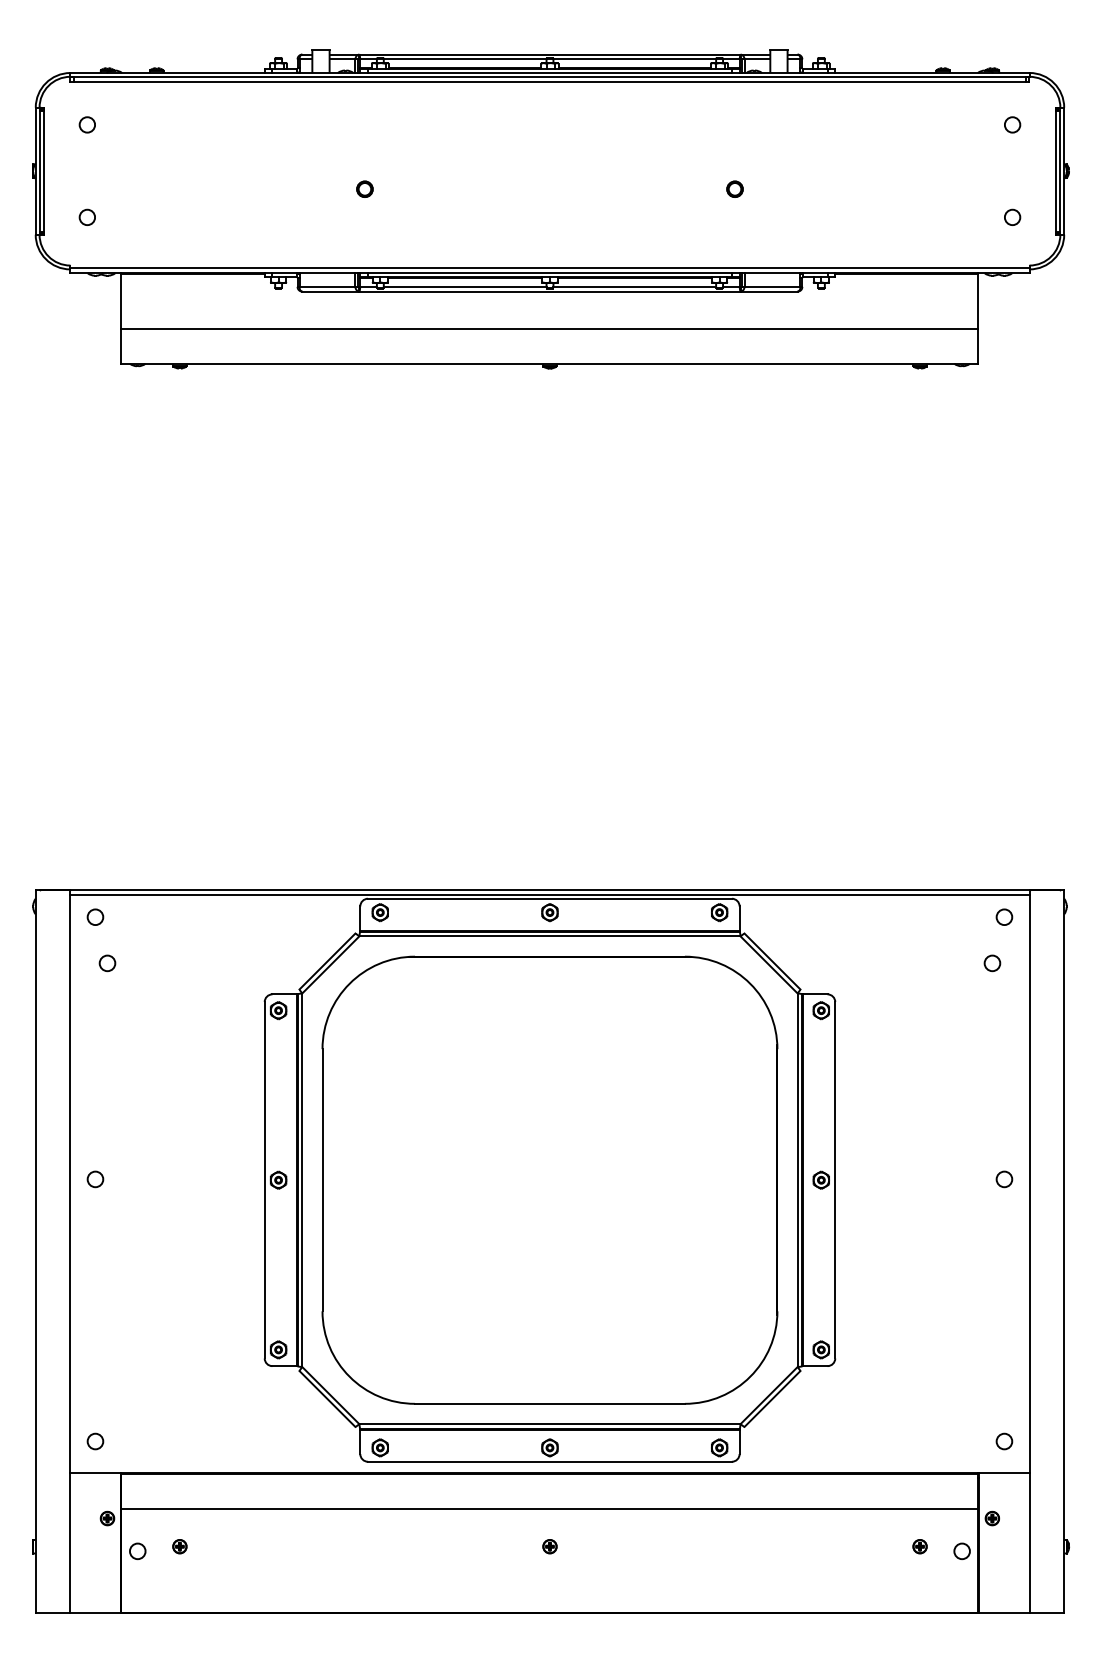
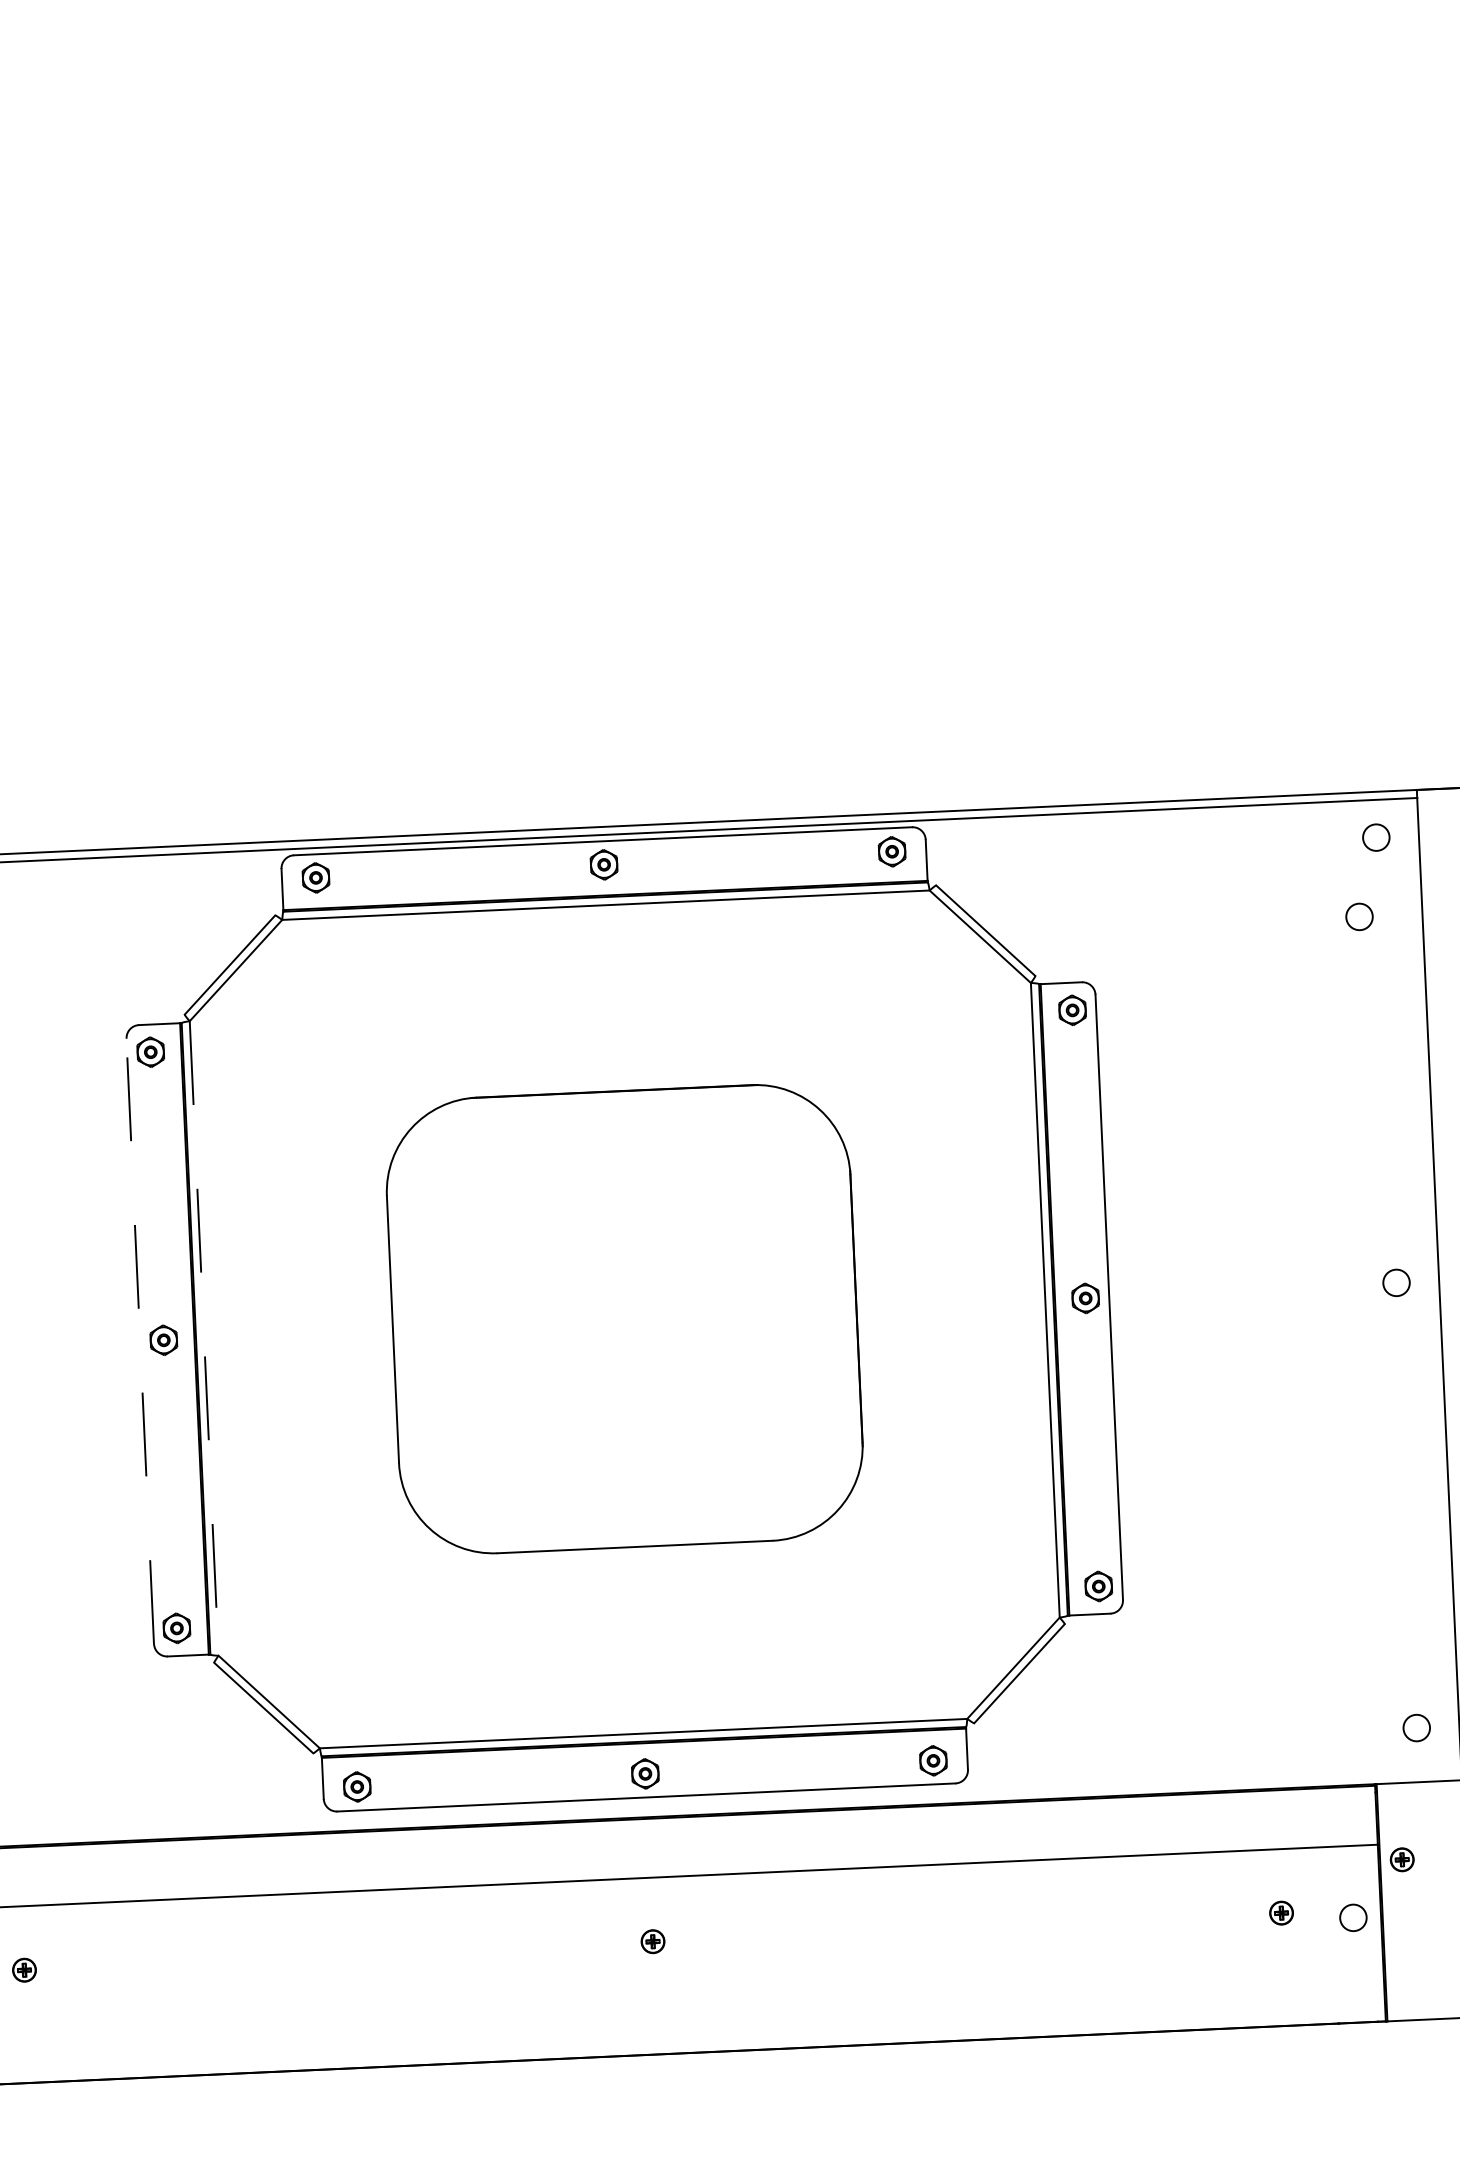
line: (264, 1179) -> (139, 1340), solid -> dashed
part: (549, 1179) -> (623, 1318), size x0.6
line: (302, 1180) -> (204, 1338), solid -> dashed

